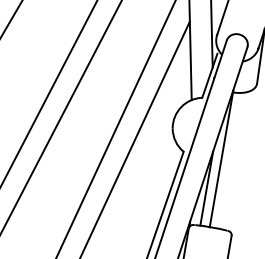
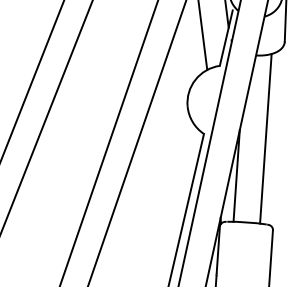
line: (221, 158) -> (265, 138), moved

